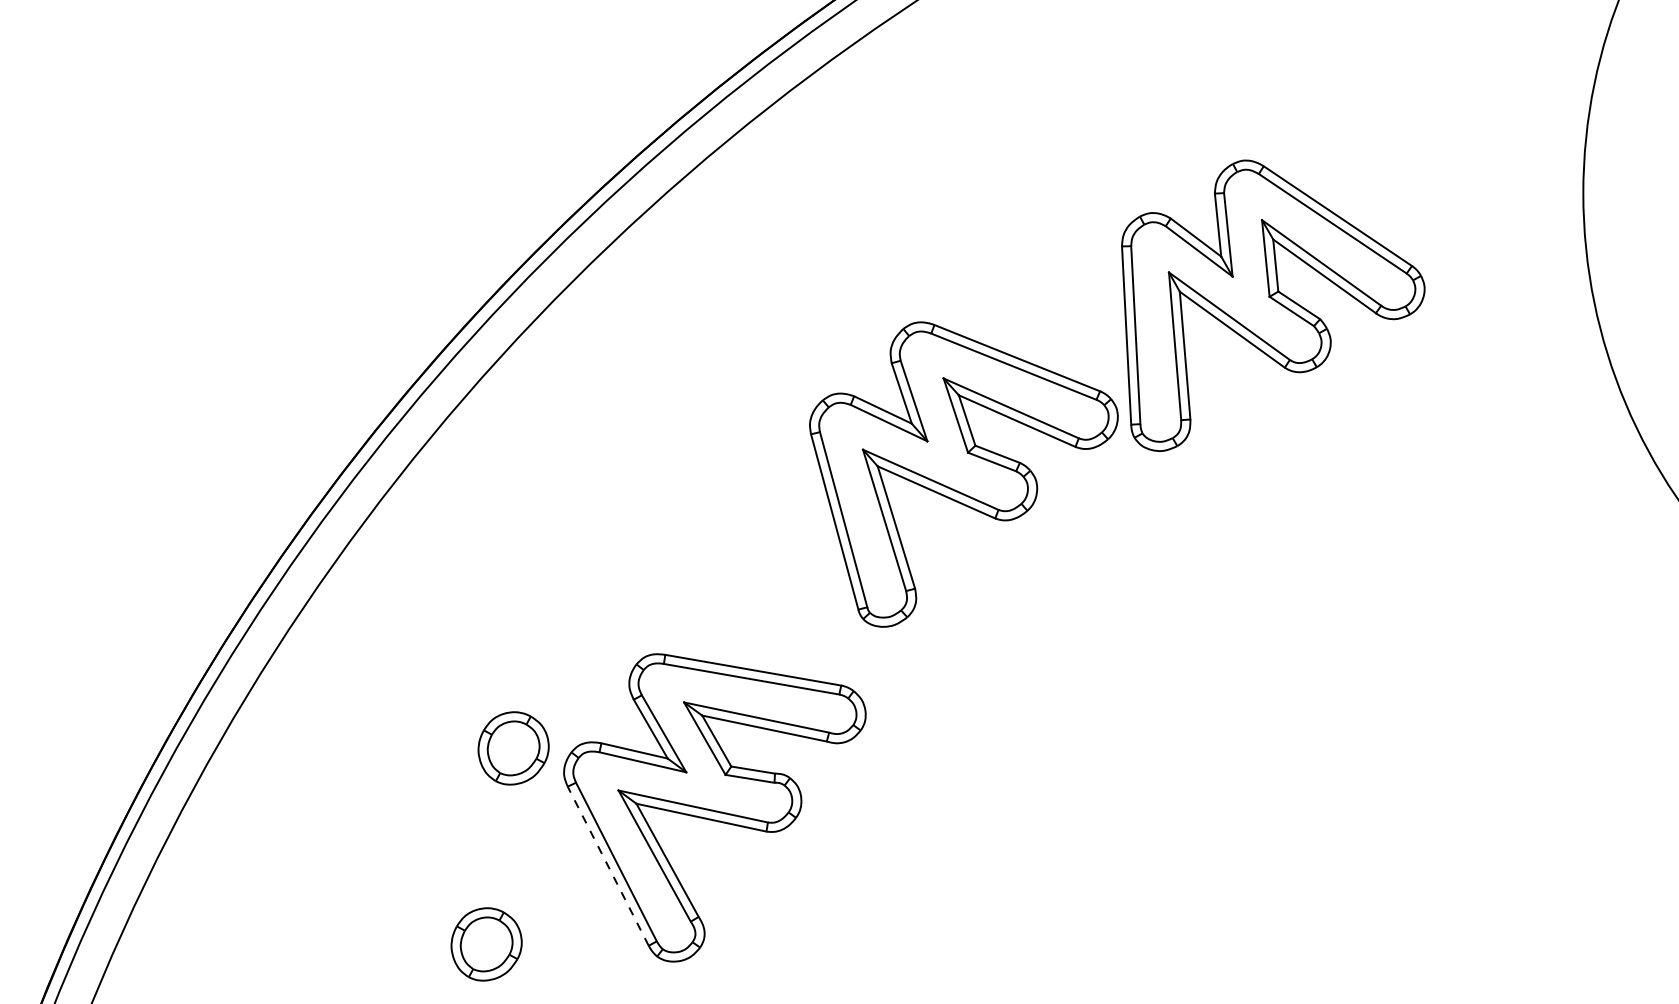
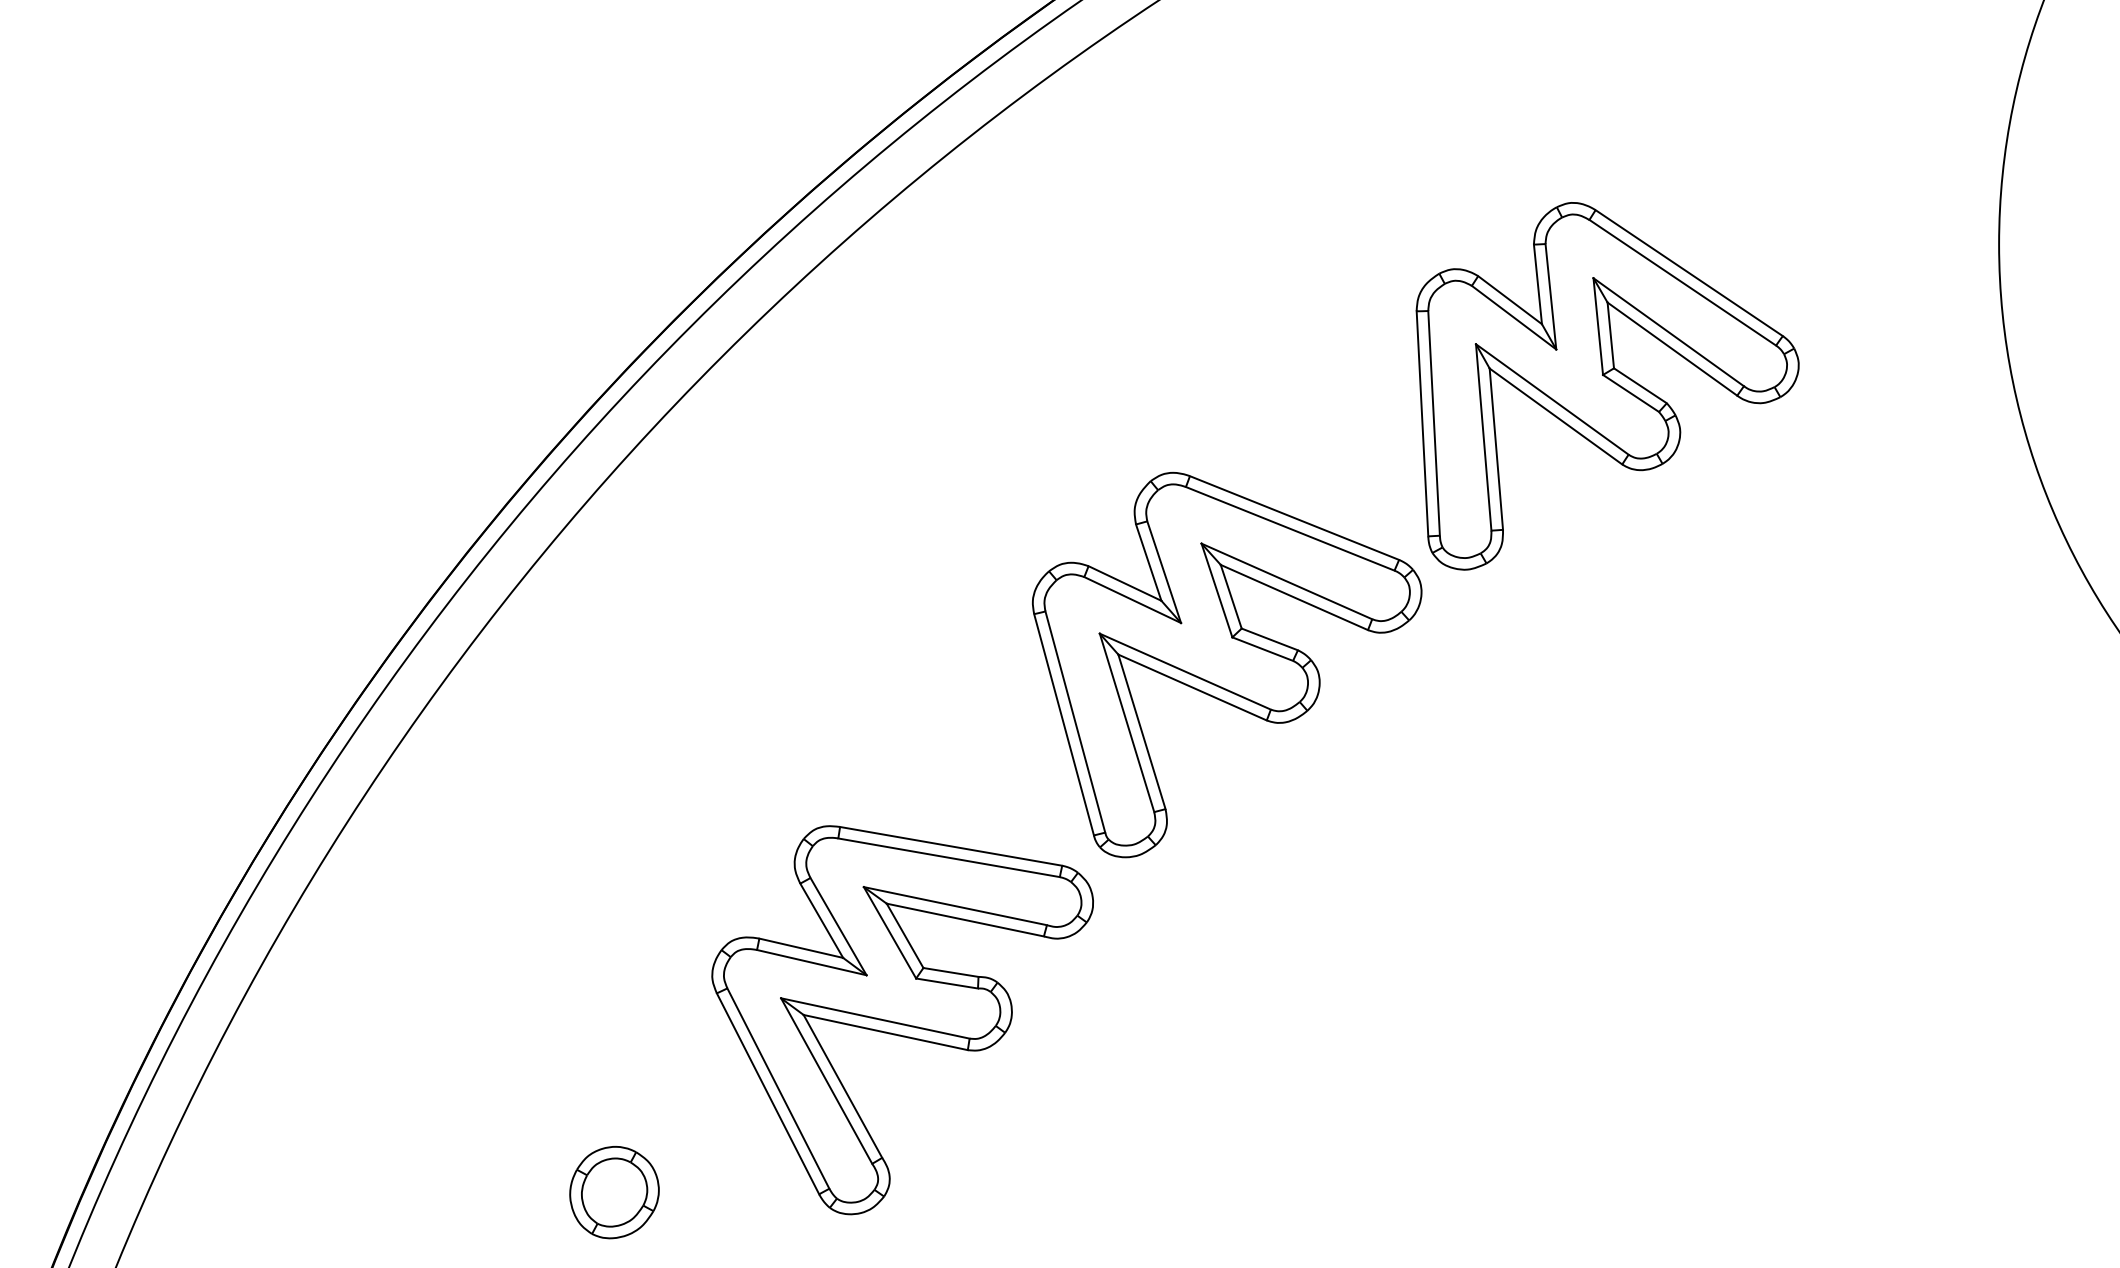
part: (963, 474) -> (1226, 664), moved
part: (513, 748) -> (648, 945), removed
line: (608, 865) -> (768, 1092), dashed -> solid

